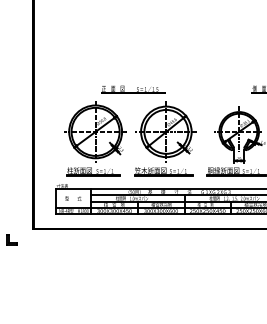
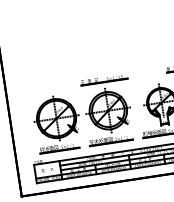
part: (133, 89) -> (104, 79), moved

